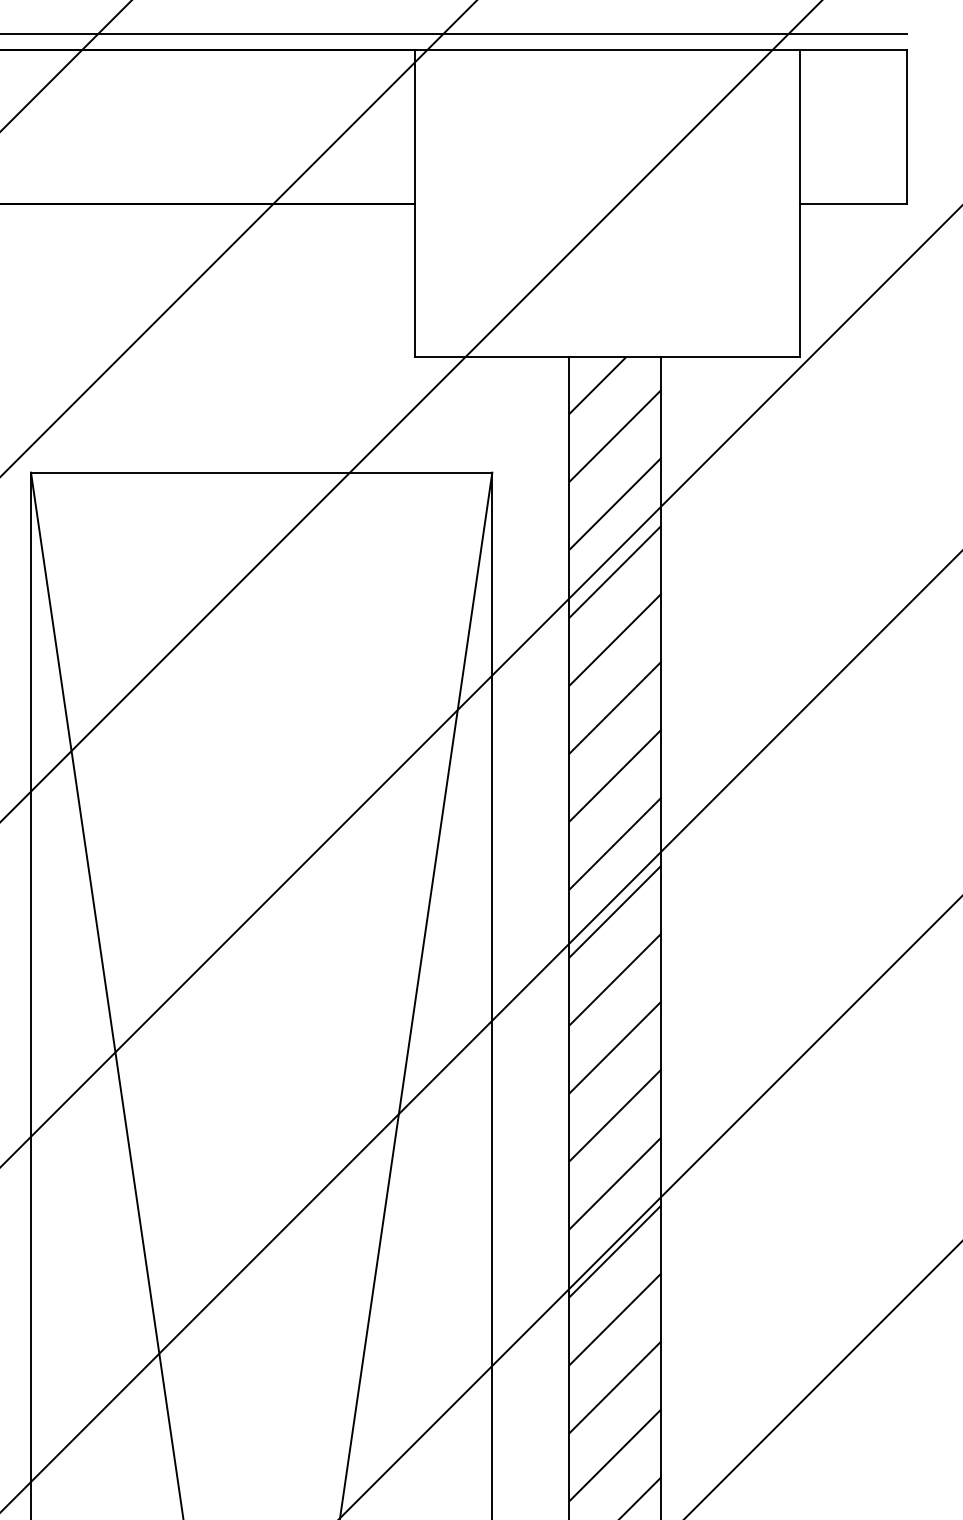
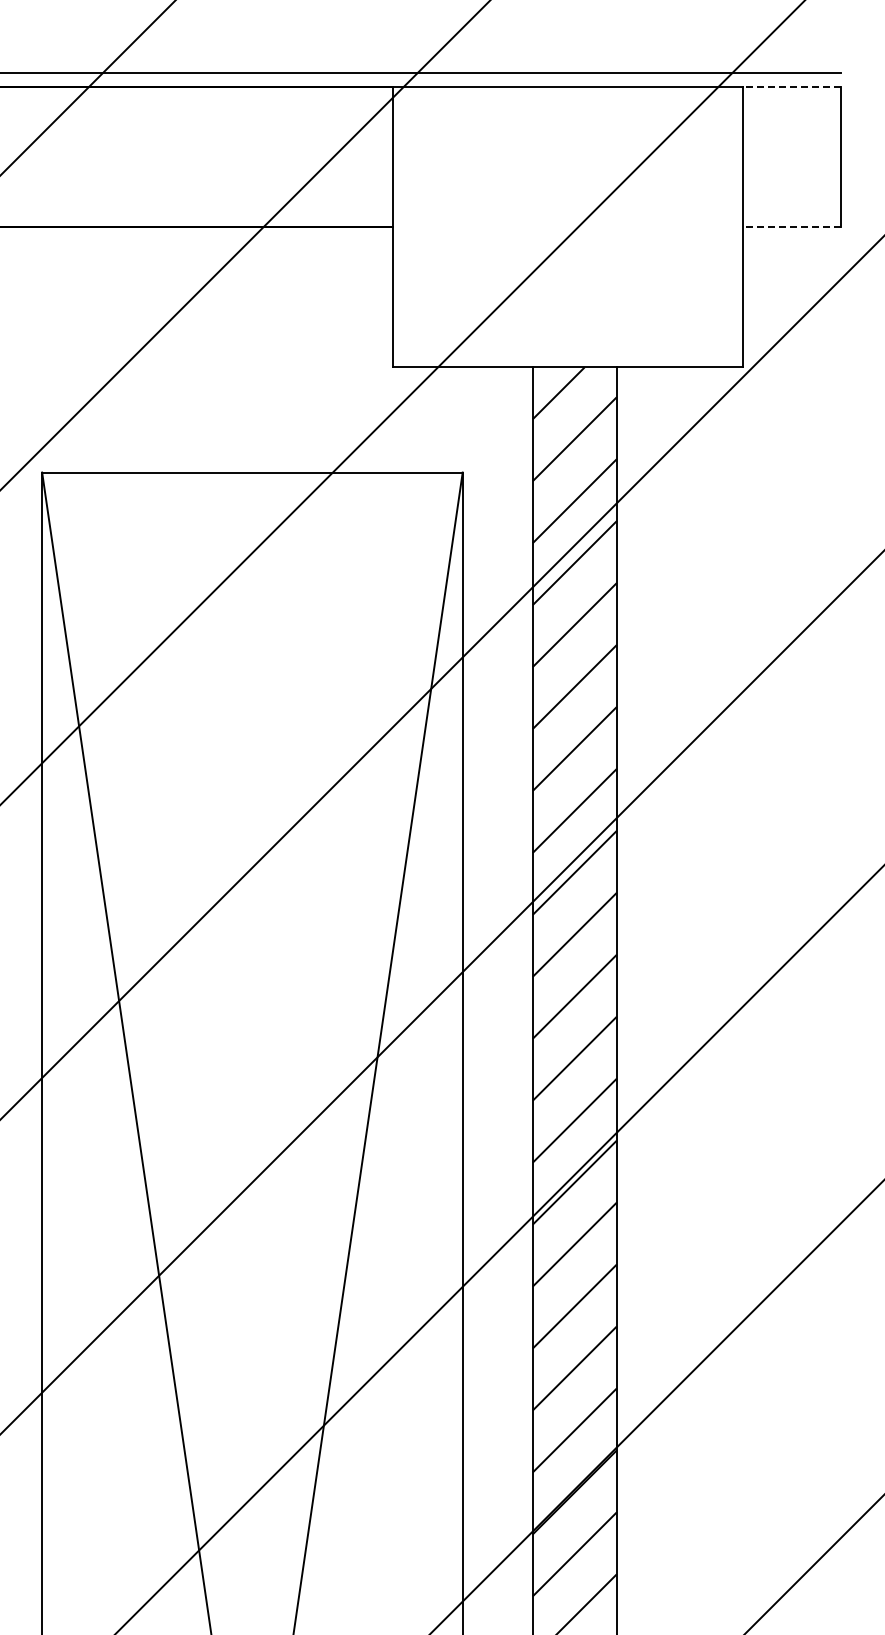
line: (852, 50) -> (791, 87), solid -> dashed
line: (852, 203) -> (791, 227), solid -> dashed

